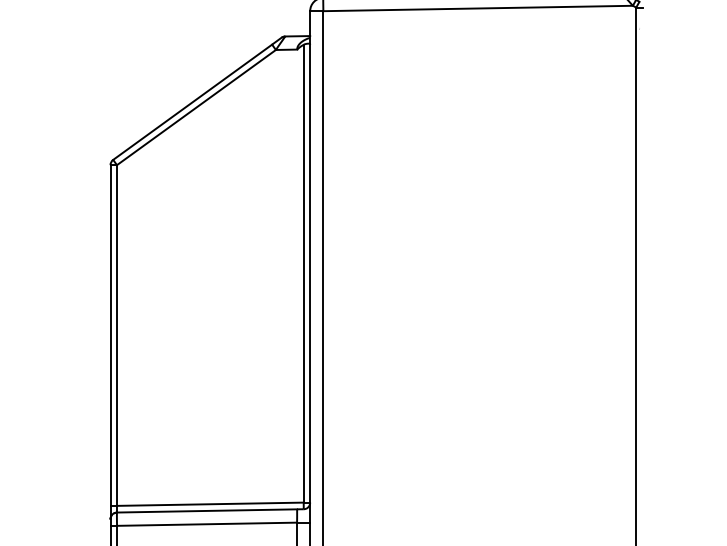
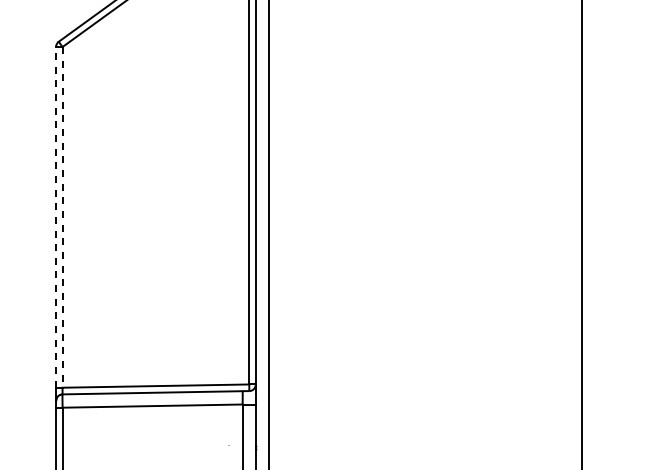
line: (110, 335) -> (56, 217), solid -> dashed
line: (116, 336) -> (62, 218), solid -> dashed

